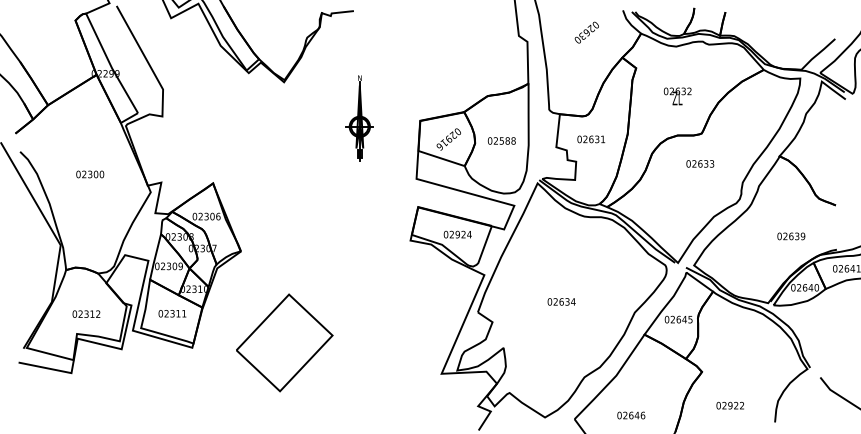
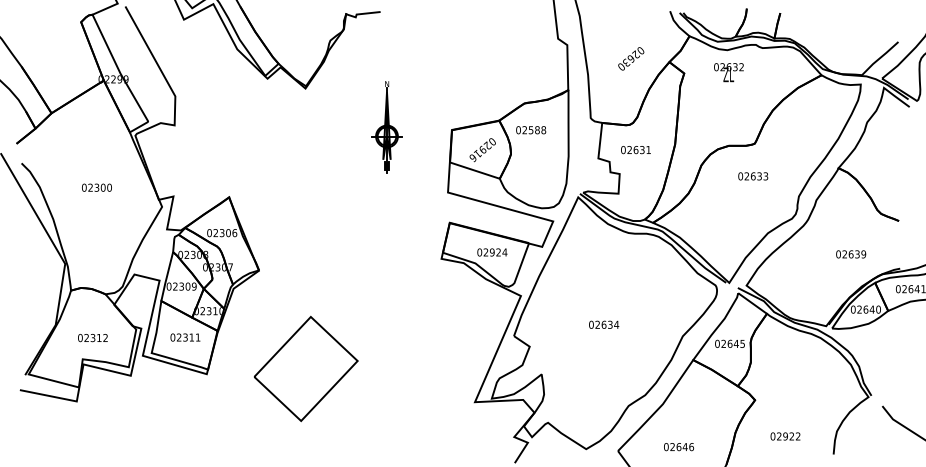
text: (586, 32) -> (630, 58), moved
text: (677, 96) -> (728, 72), moved
text: (501, 140) -> (530, 129), moved

